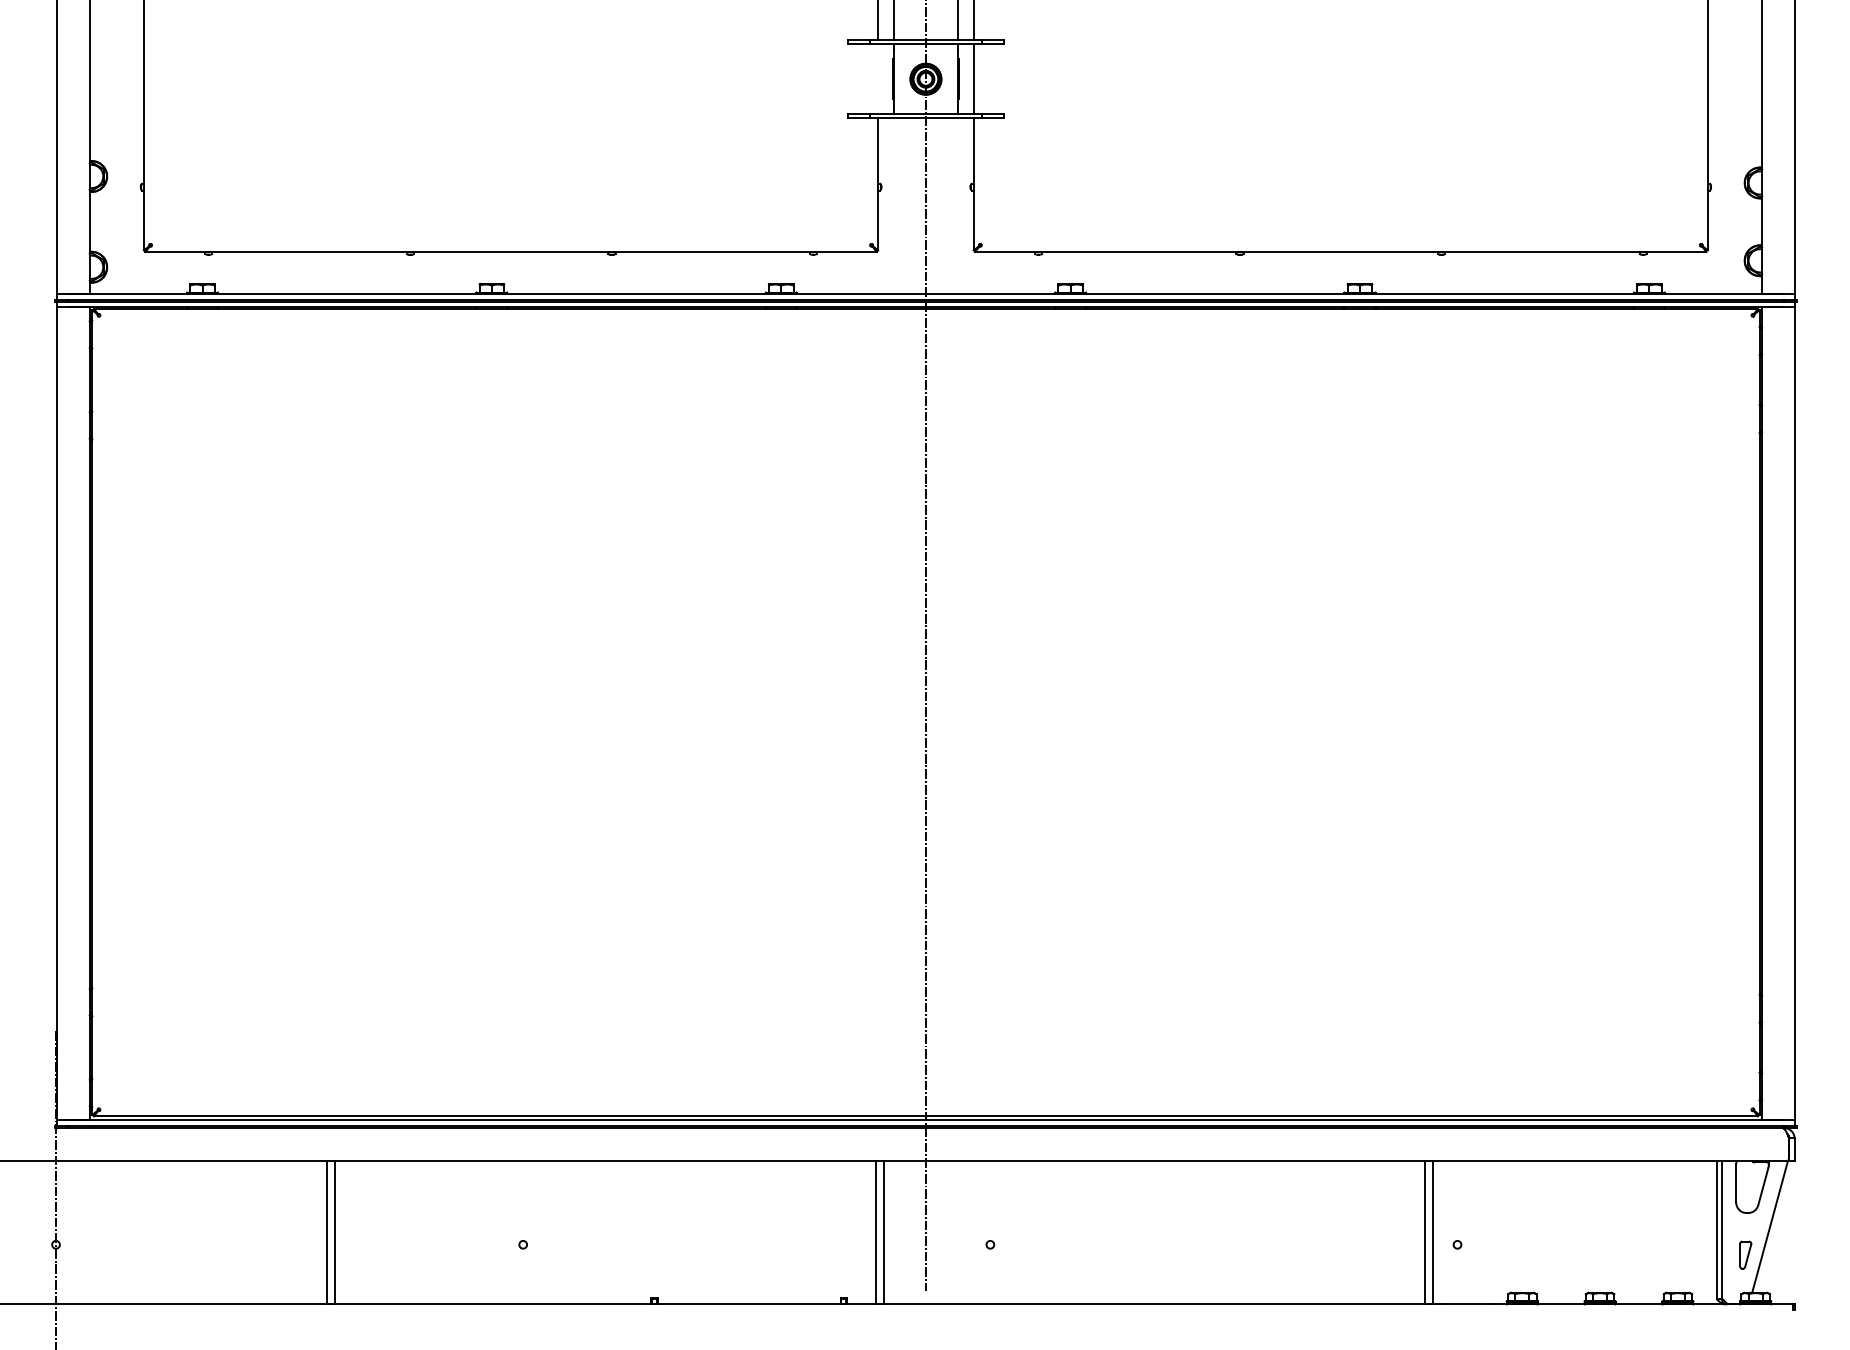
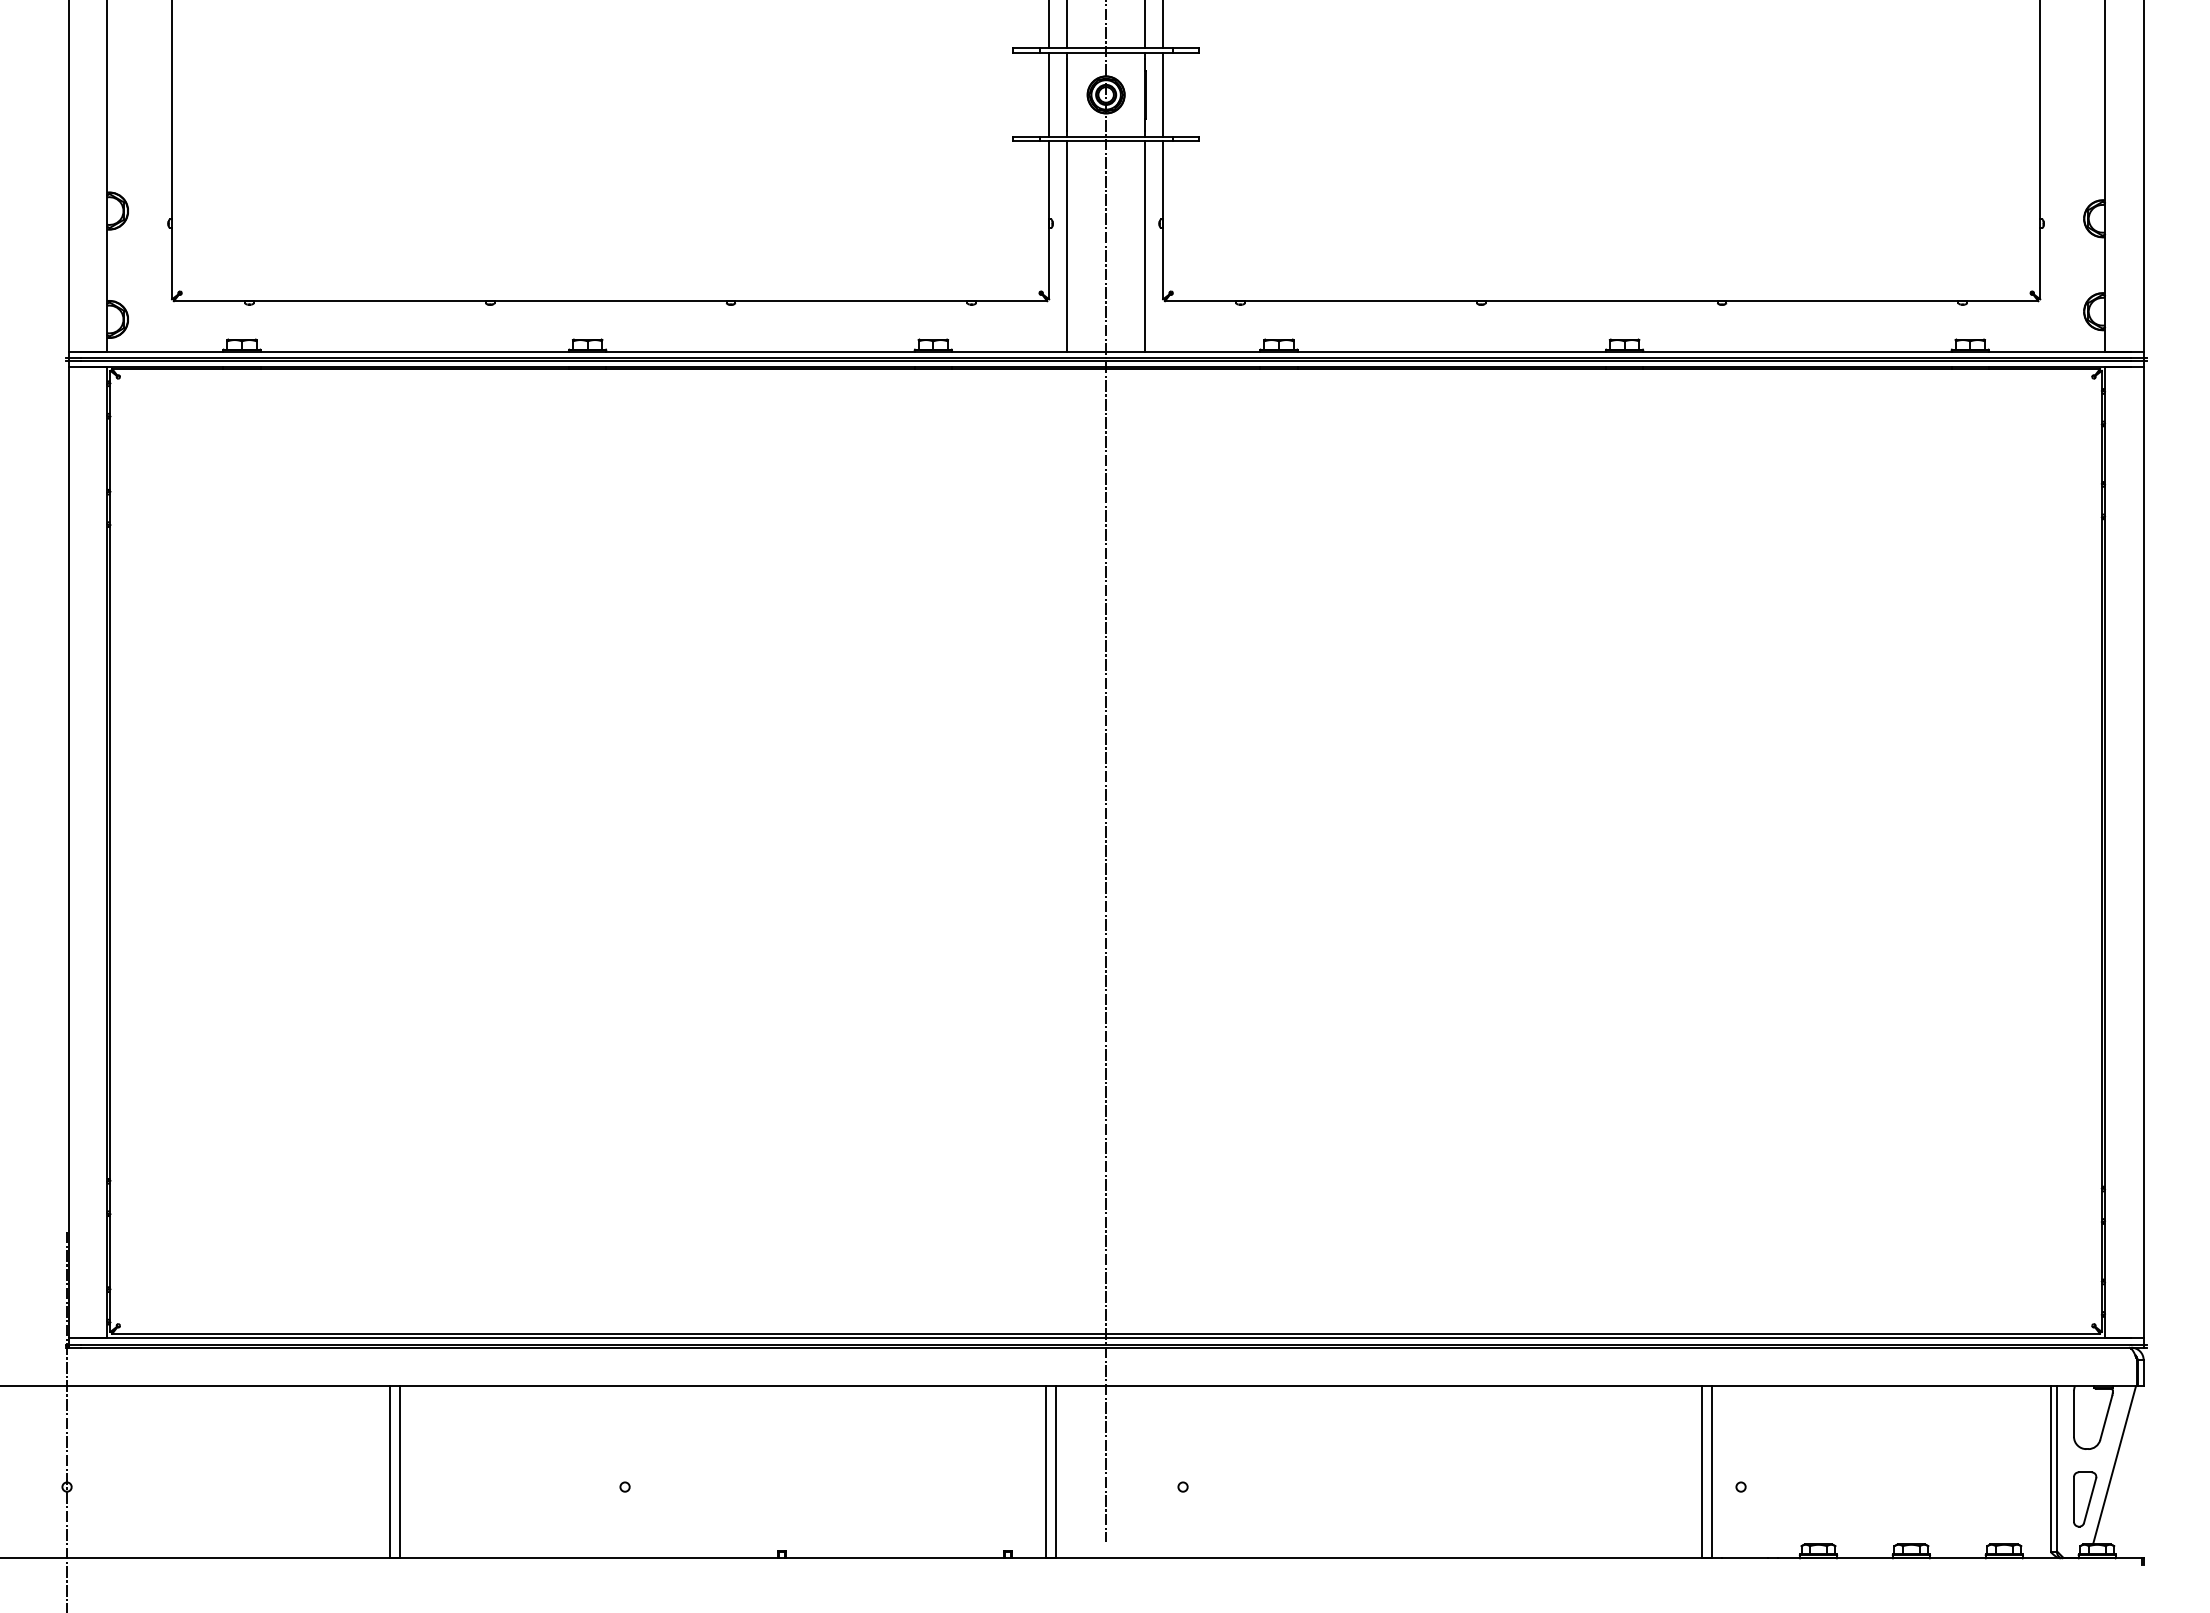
line: (878, 78) -> (1049, 94), added
line: (893, 206) -> (1067, 246), added
line: (958, 206) -> (1144, 246), added
part: (1745, 1255) -> (2085, 1499), size x1.67

